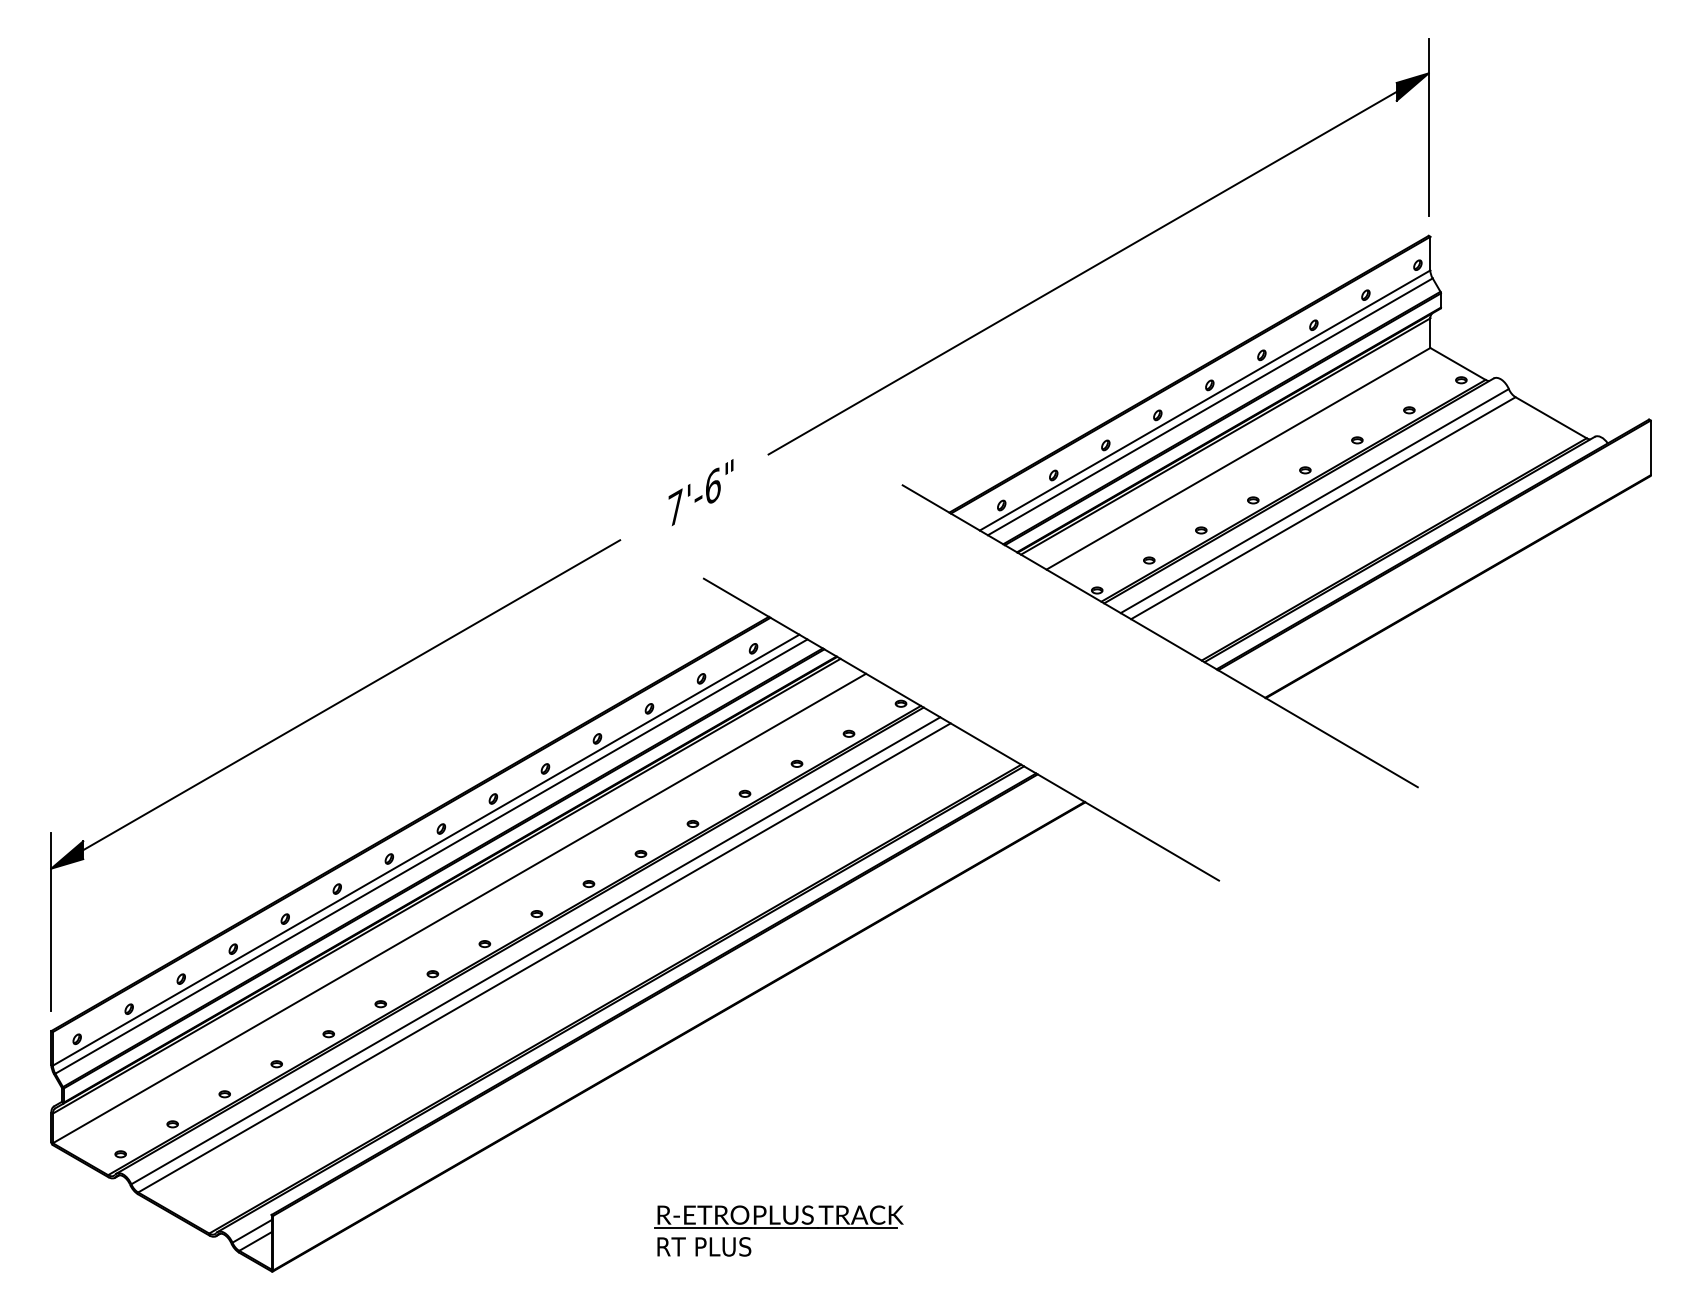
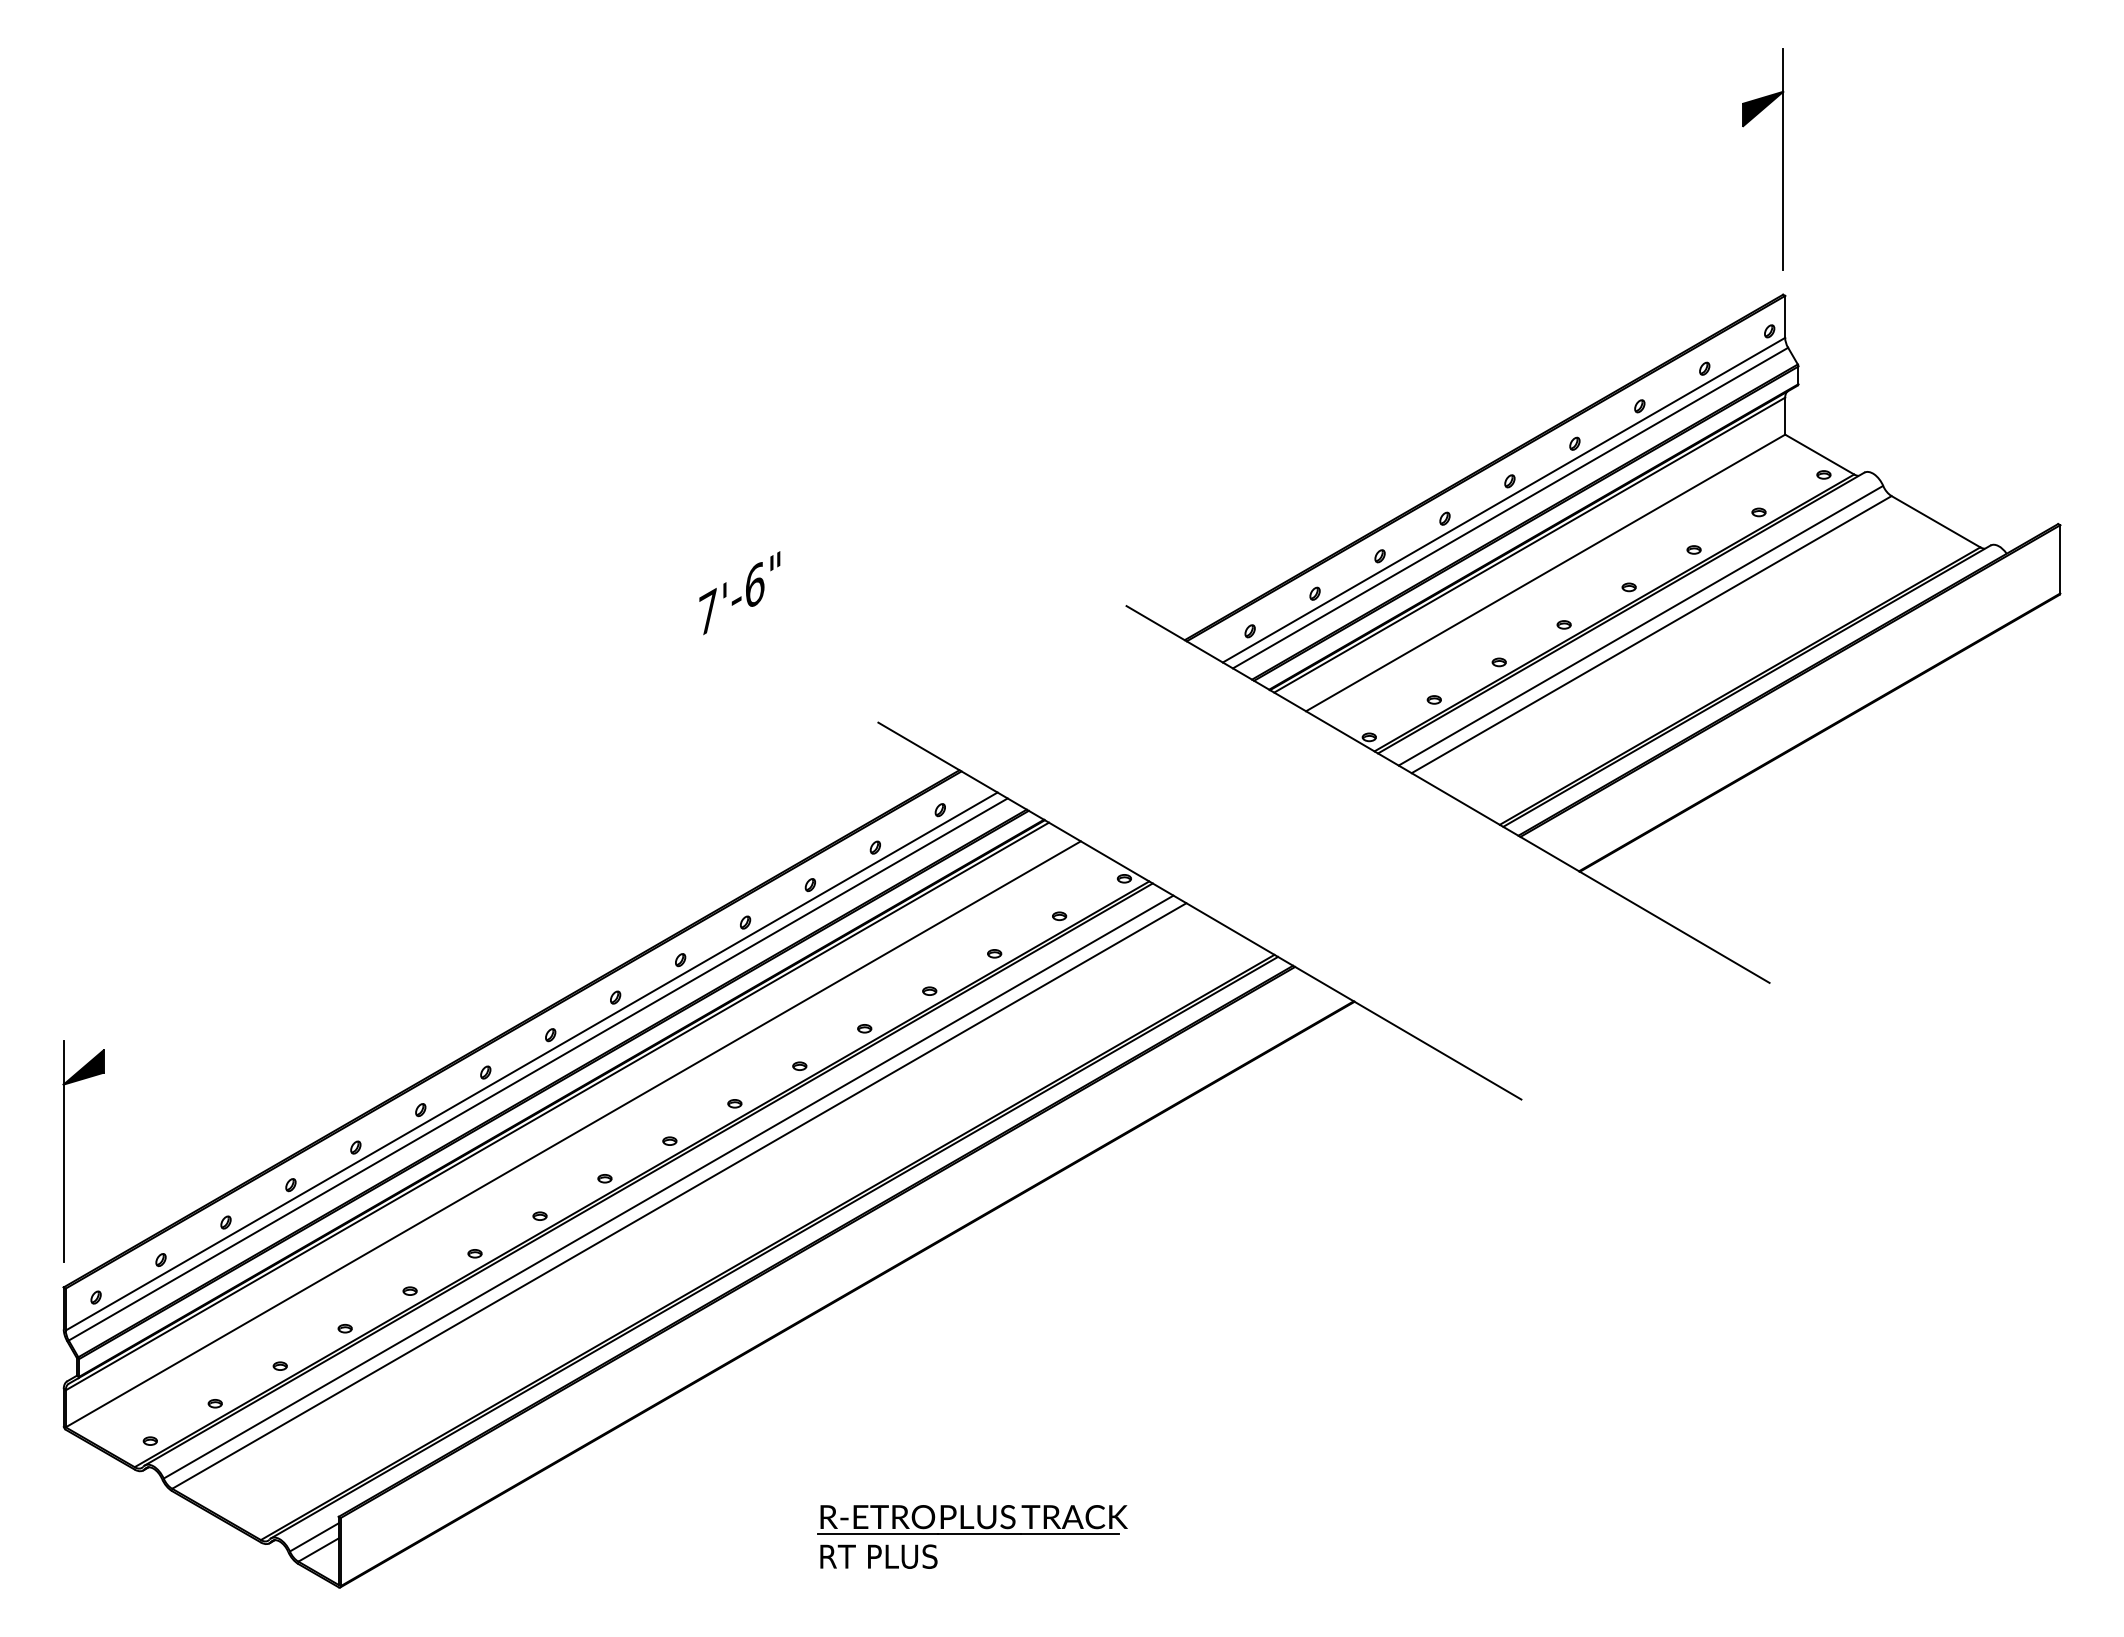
line: (1082, 272) -> (1351, 340), removed
text: (700, 492) -> (739, 593), moved
line: (351, 694) -> (438, 867), removed

